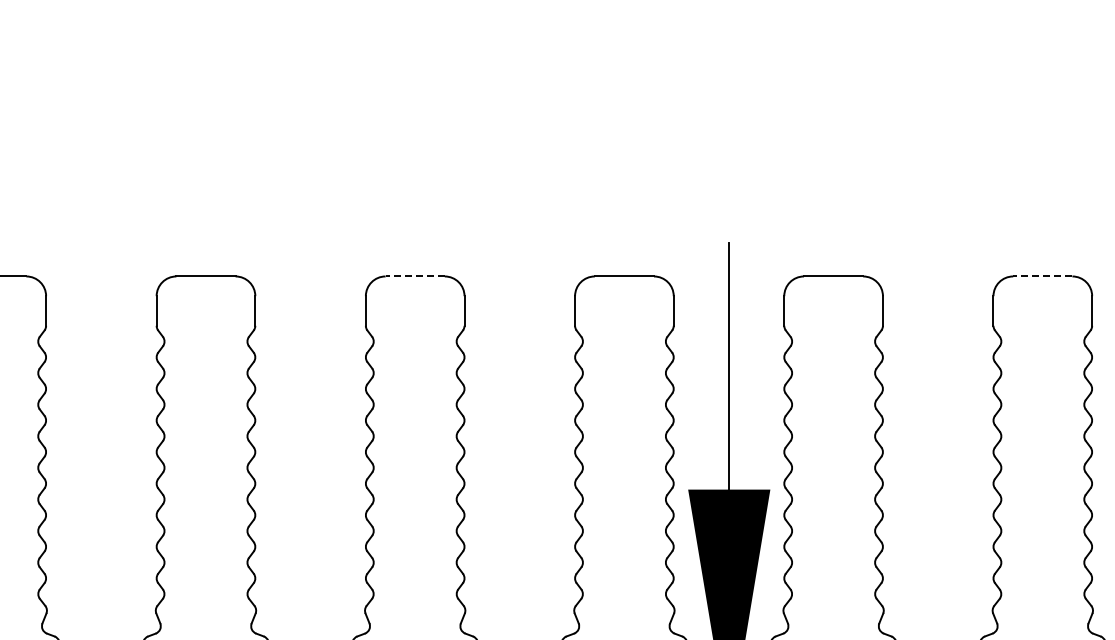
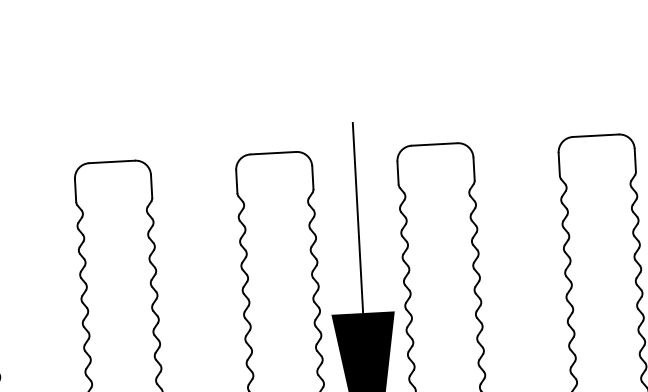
line: (415, 276) -> (112, 161), dashed -> solid
line: (1042, 276) -> (595, 135), dashed -> solid

